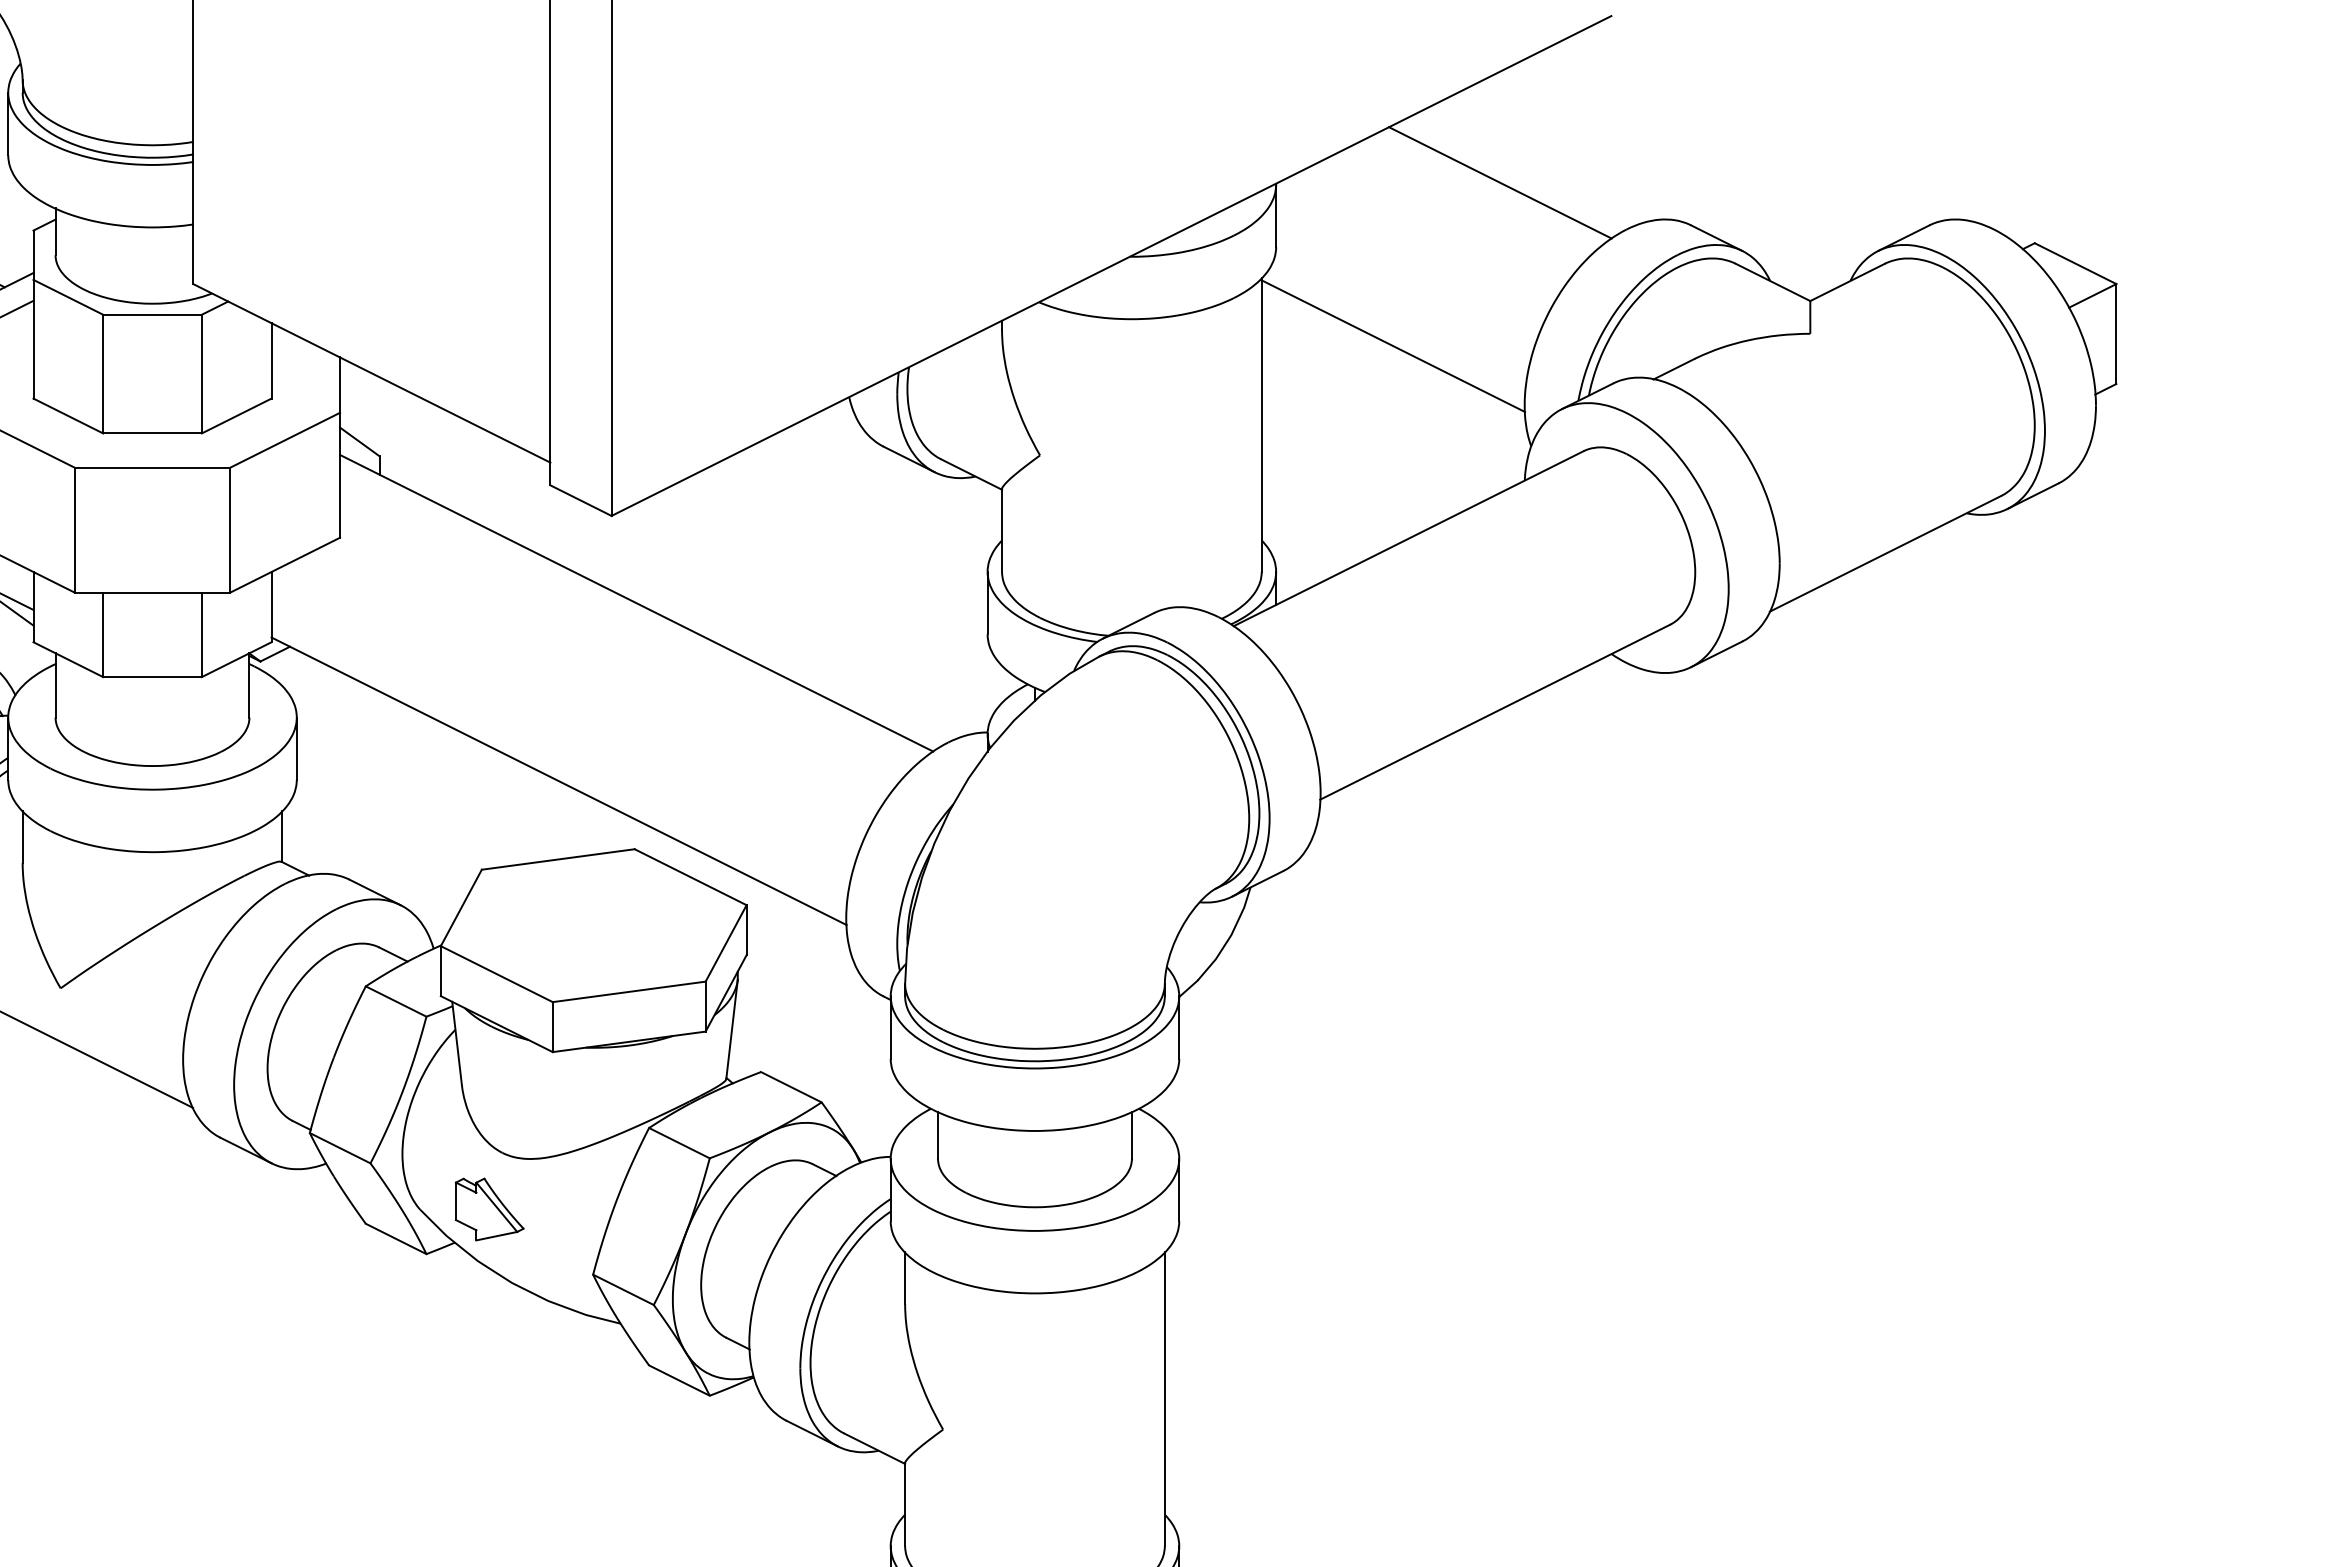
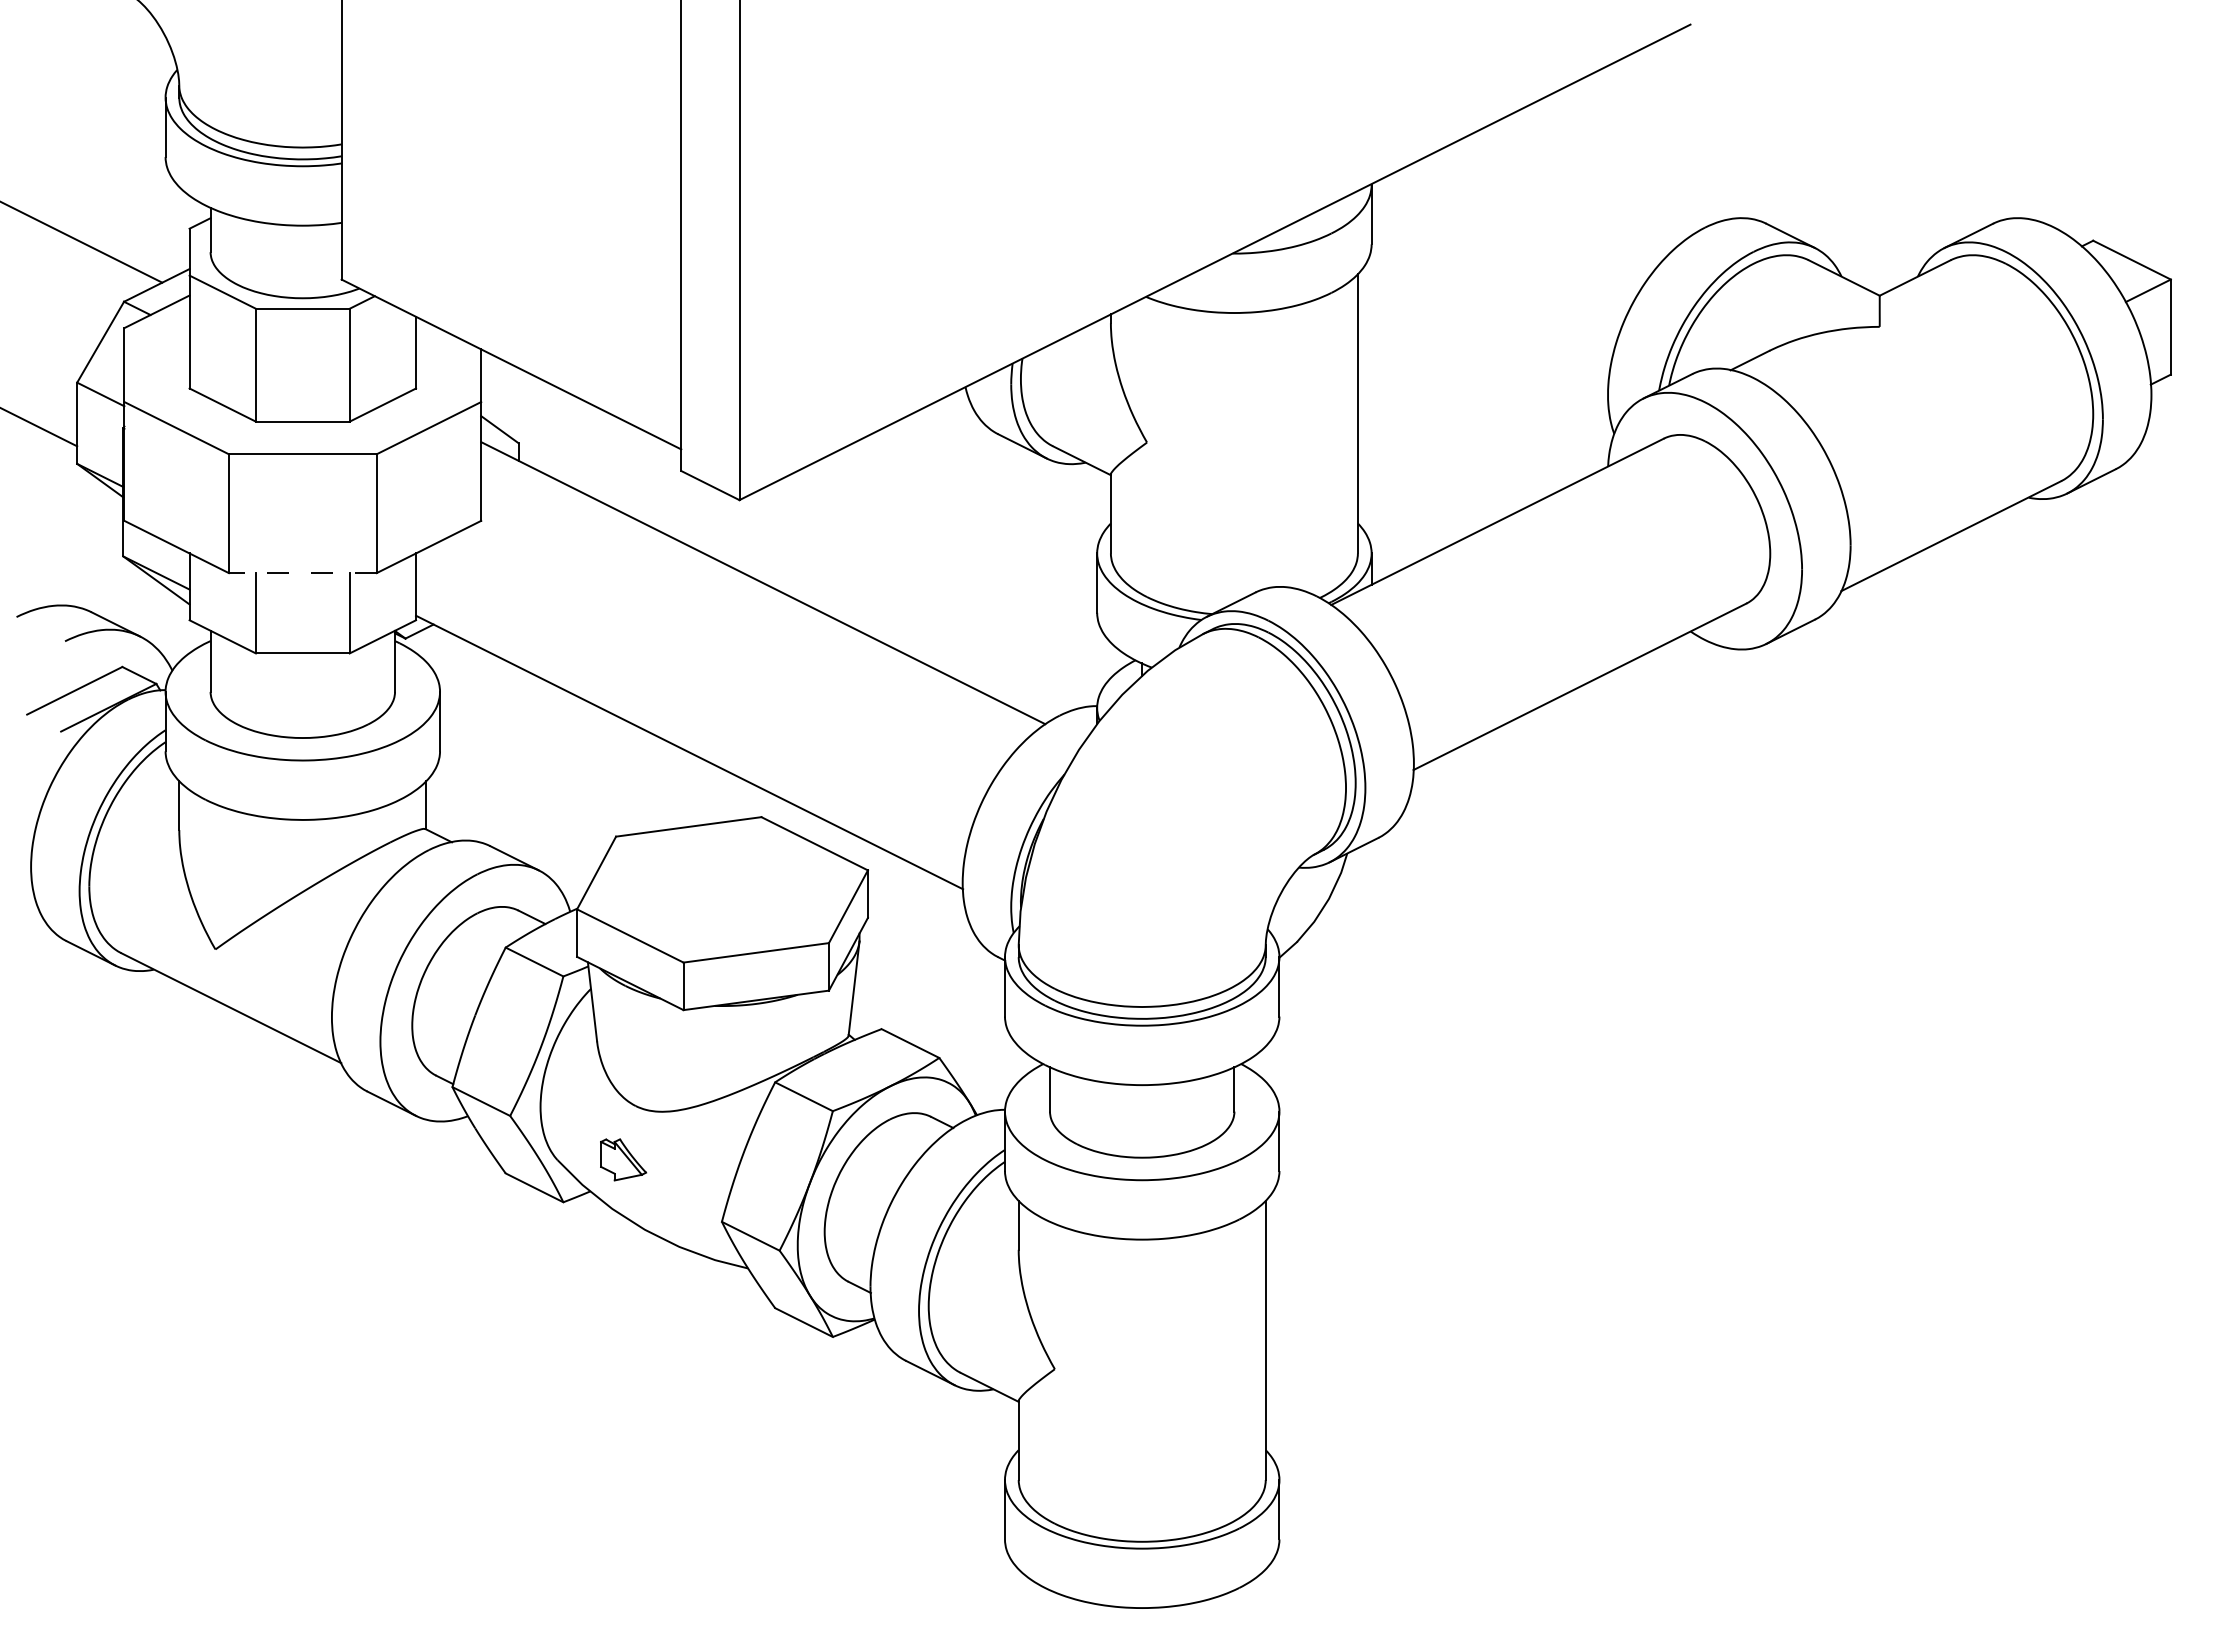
line: (1499, 183) -> (1584, 183), removed
line: (1392, 346) -> (1482, 338), removed
line: (152, 593) -> (302, 573), solid -> dashed
part: (489, 1209) -> (623, 1159), size x0.7

